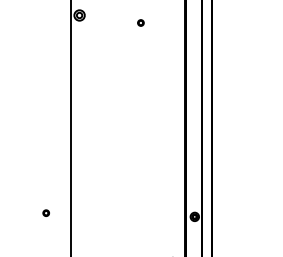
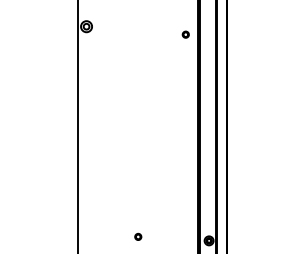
part: (140, 22) -> (185, 34), moved
part: (45, 212) -> (137, 236), moved

